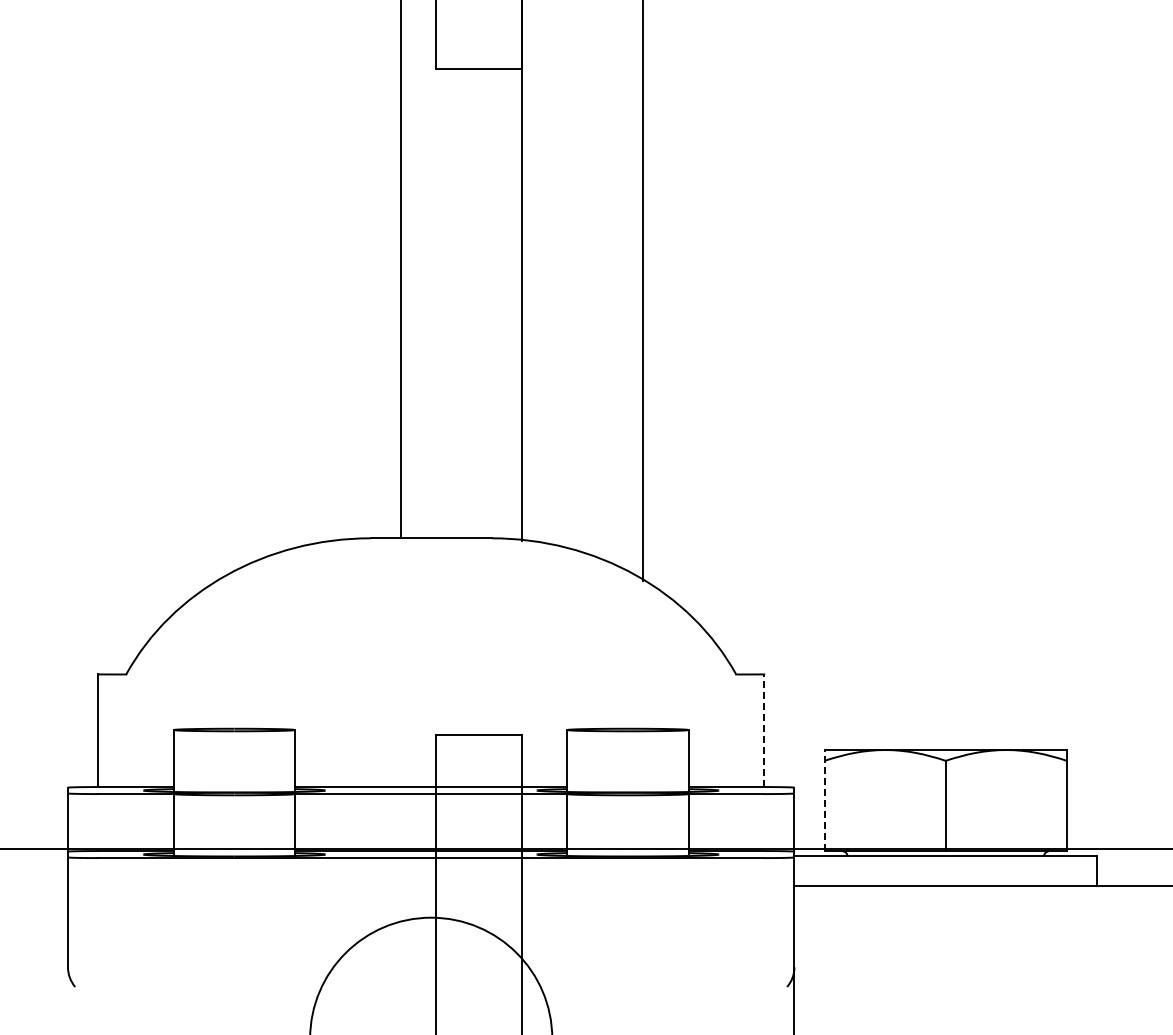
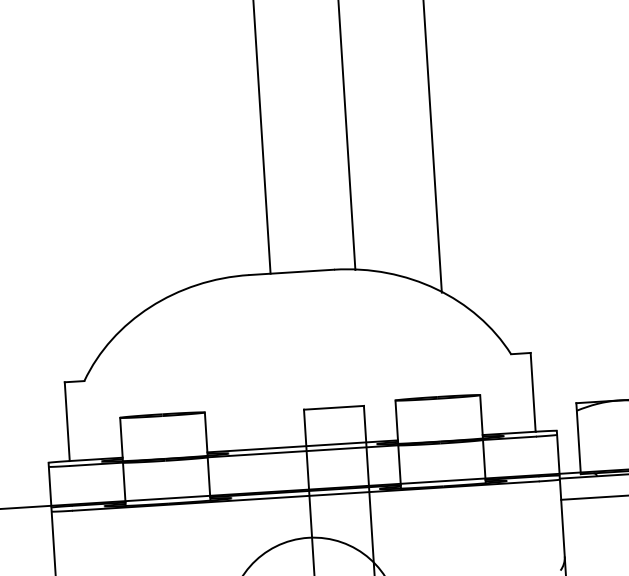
line: (764, 730) -> (533, 392), dashed -> solid
line: (824, 800) -> (578, 438), dashed -> solid

